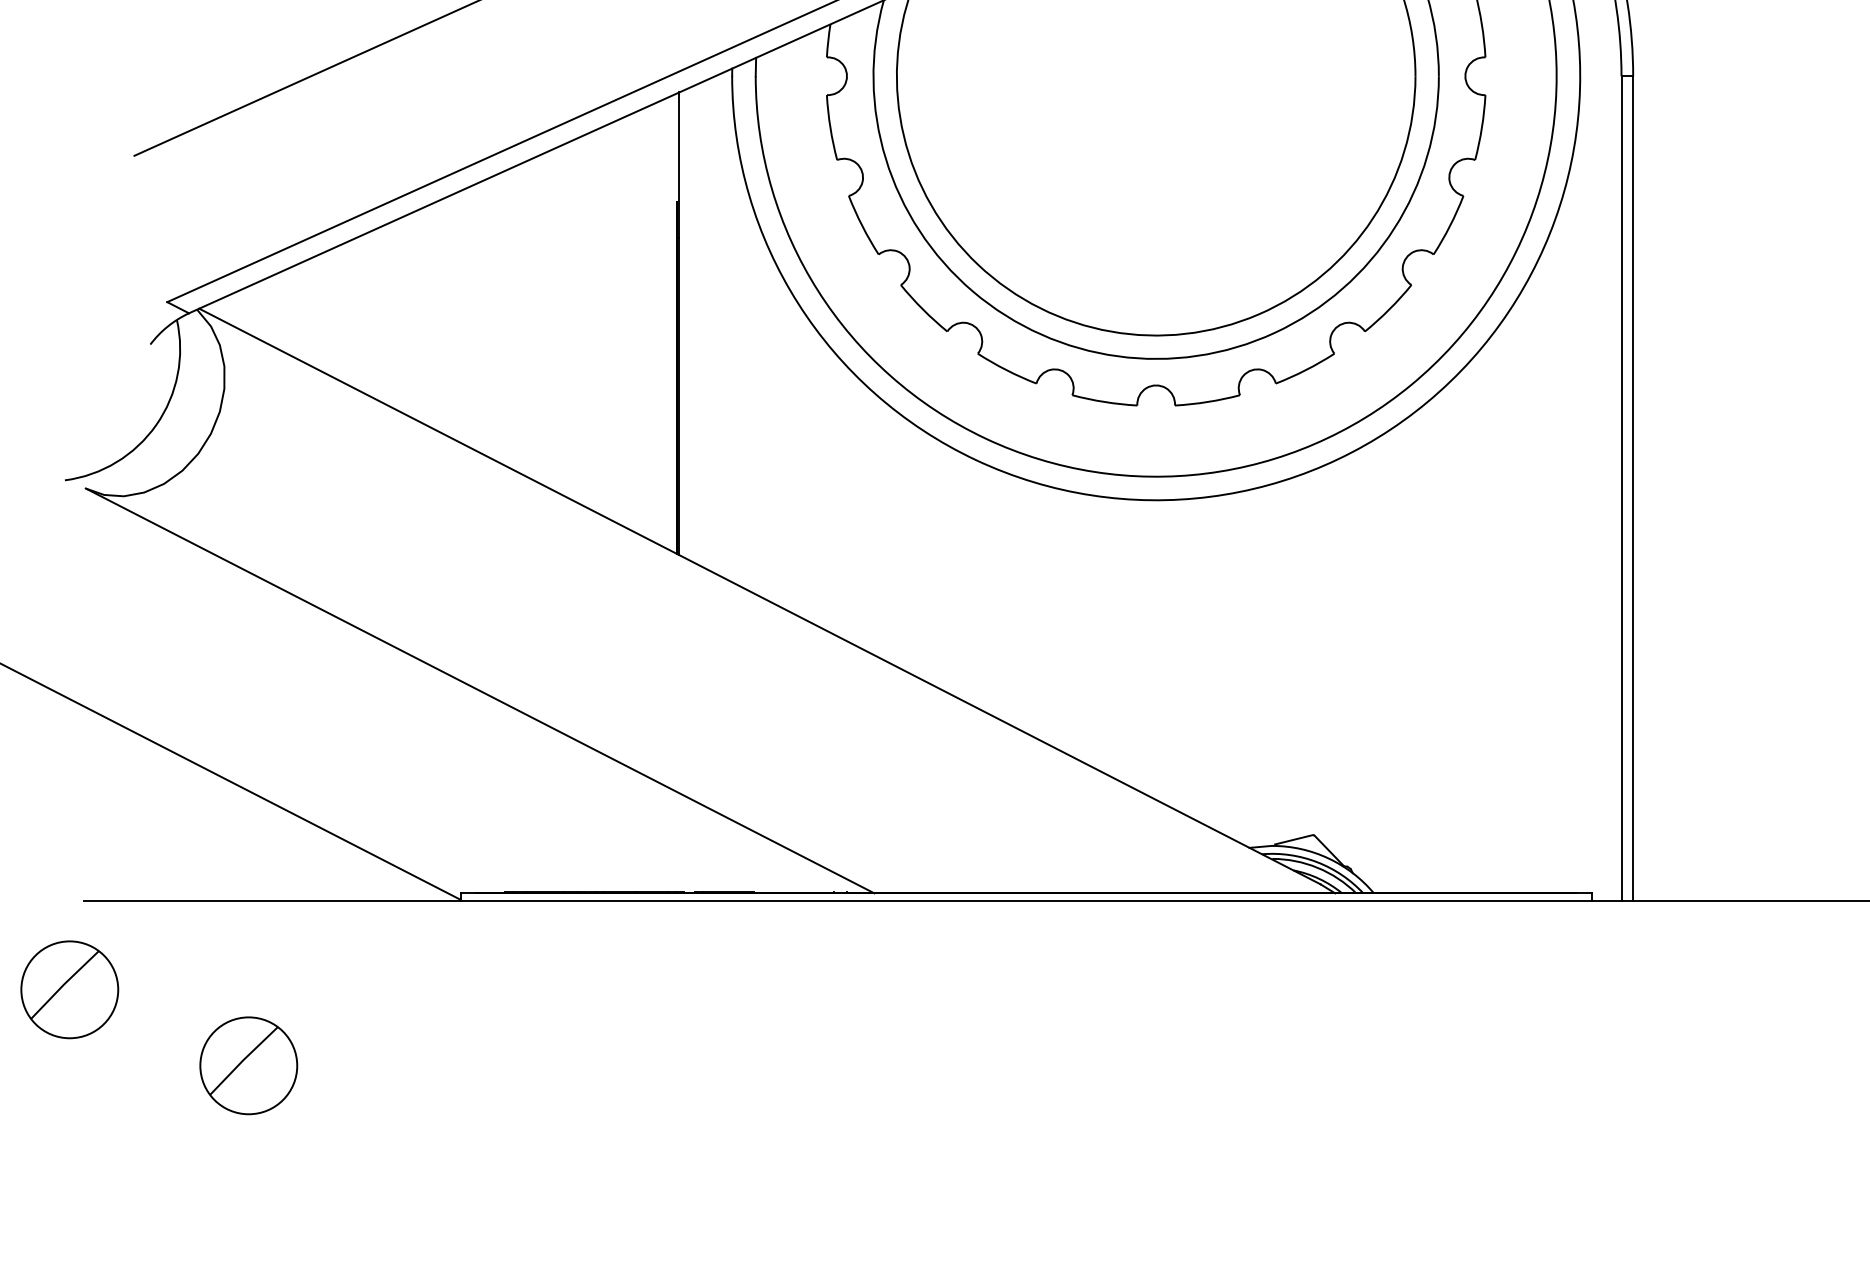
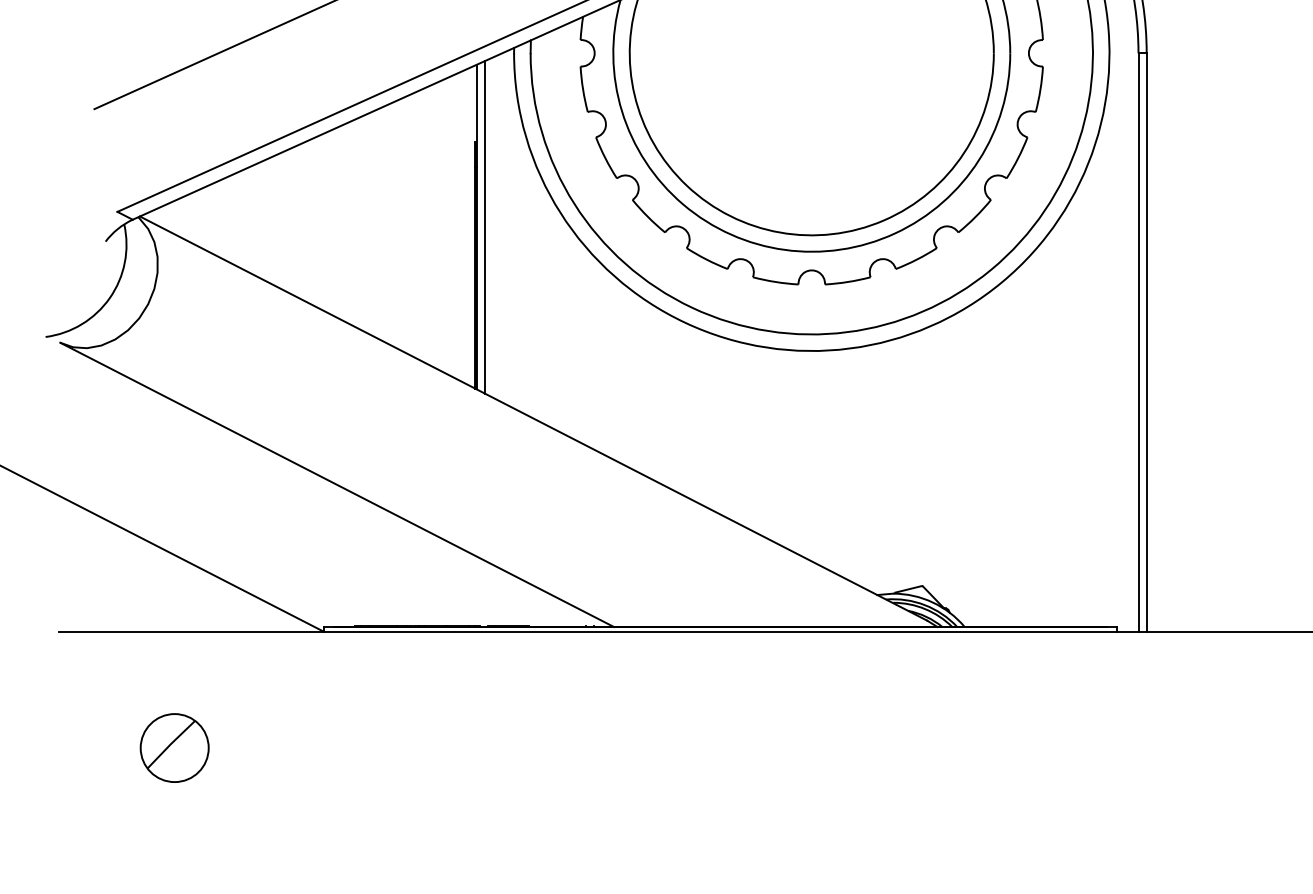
line: (690, 324) -> (484, 227), added
part: (69, 989) -> (48, 694), removed

